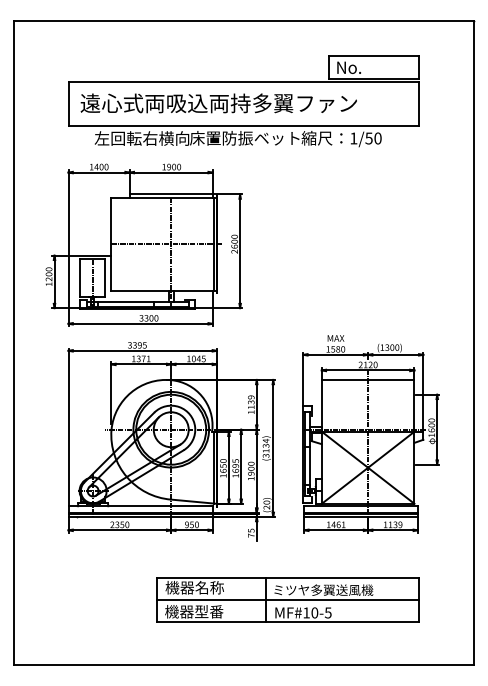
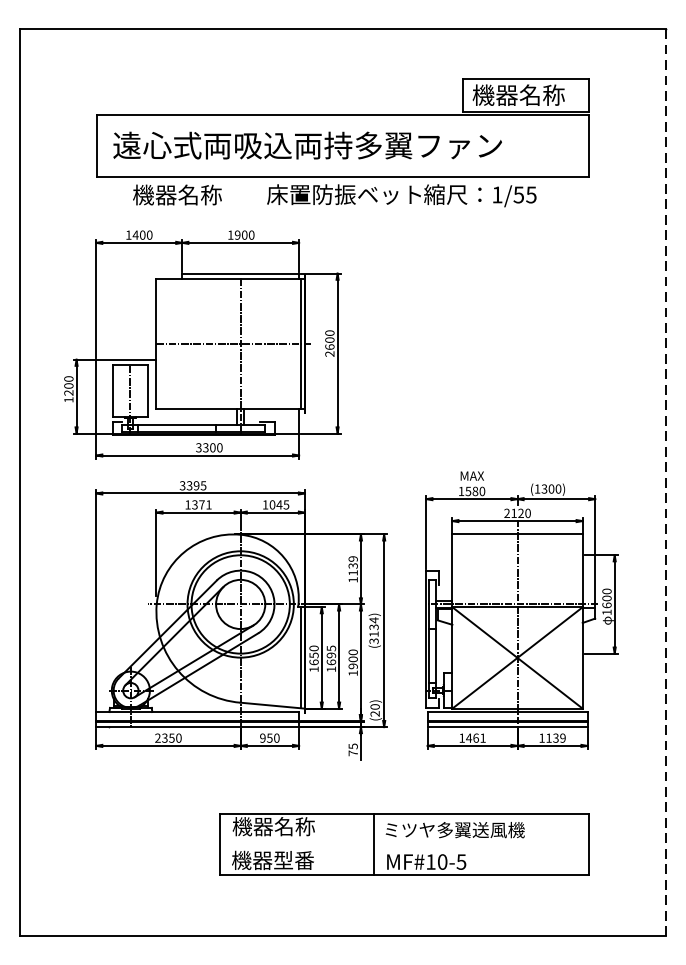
text: (368, 67) -> (518, 95), No. -> 機器名称
text: (141, 138) -> (198, 194), 左回転右横向 -> 機器名称
text: (377, 138) -> (530, 194), 1/50 -> 1/55
line: (473, 343) -> (665, 483), solid -> dashed
line: (287, 600) -> (404, 844), removed

